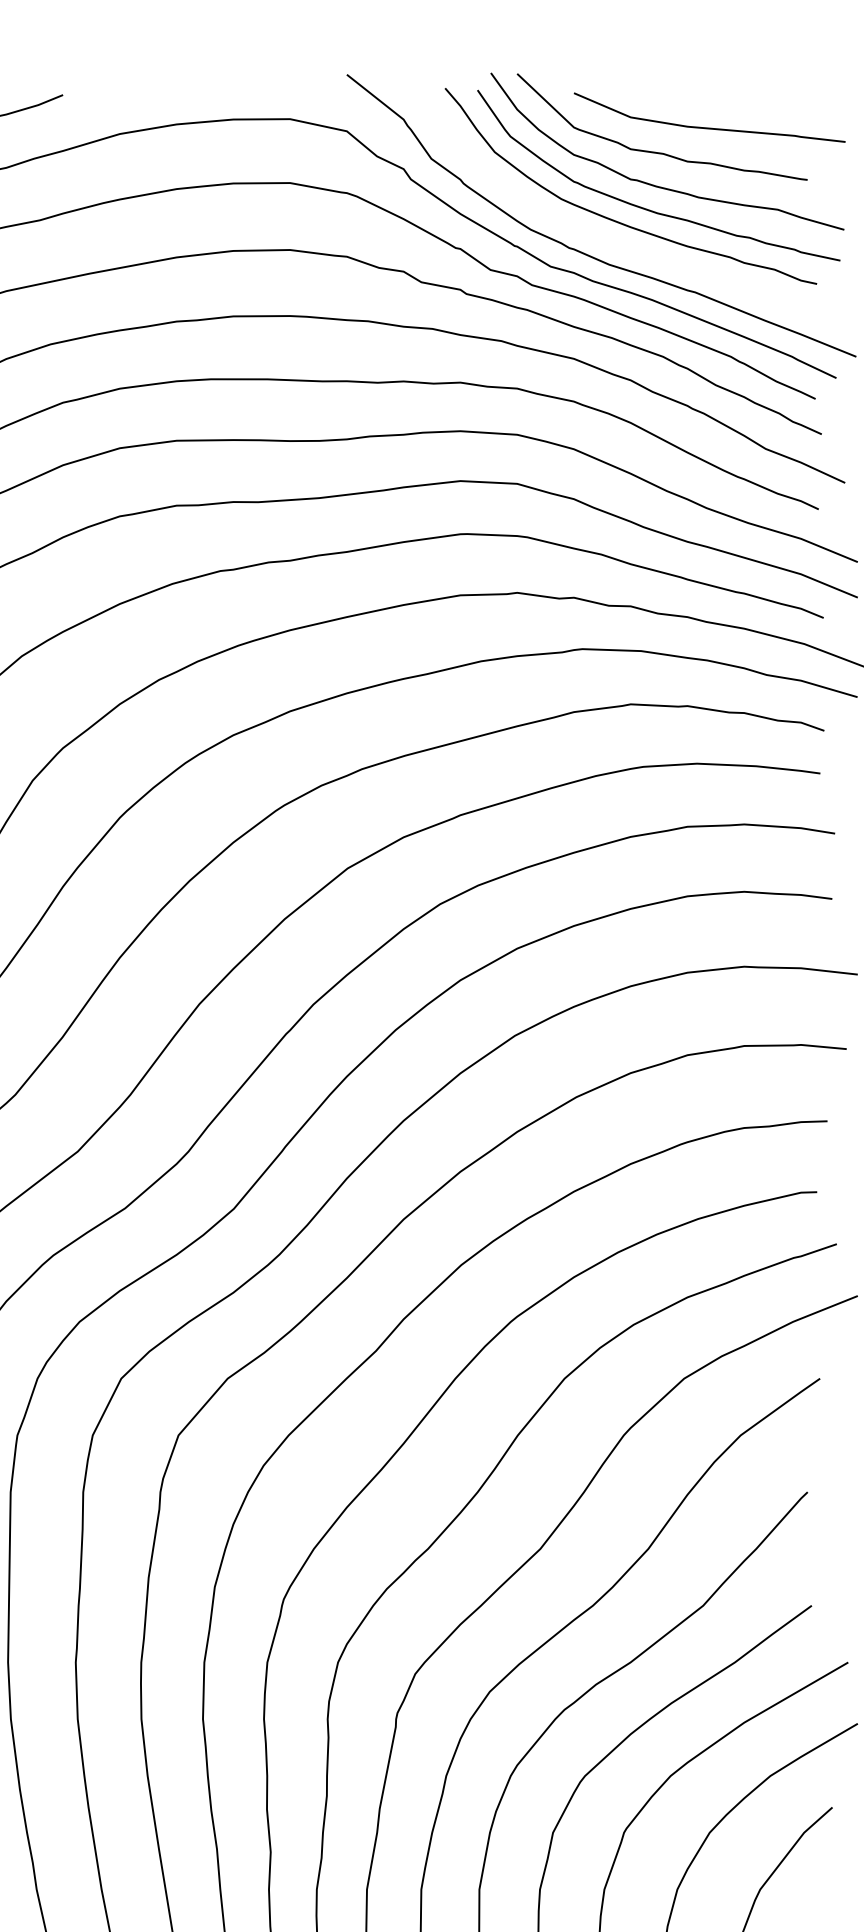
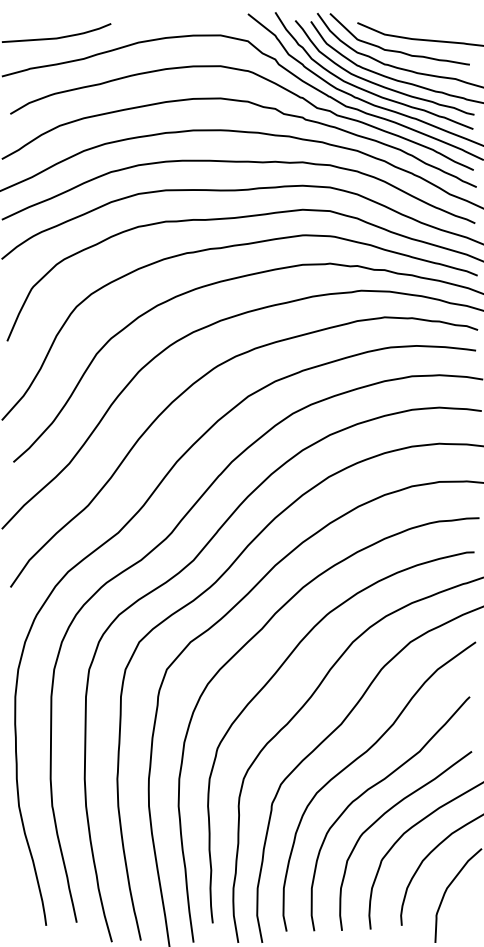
curve: (586, 229) -> (363, 88), added

